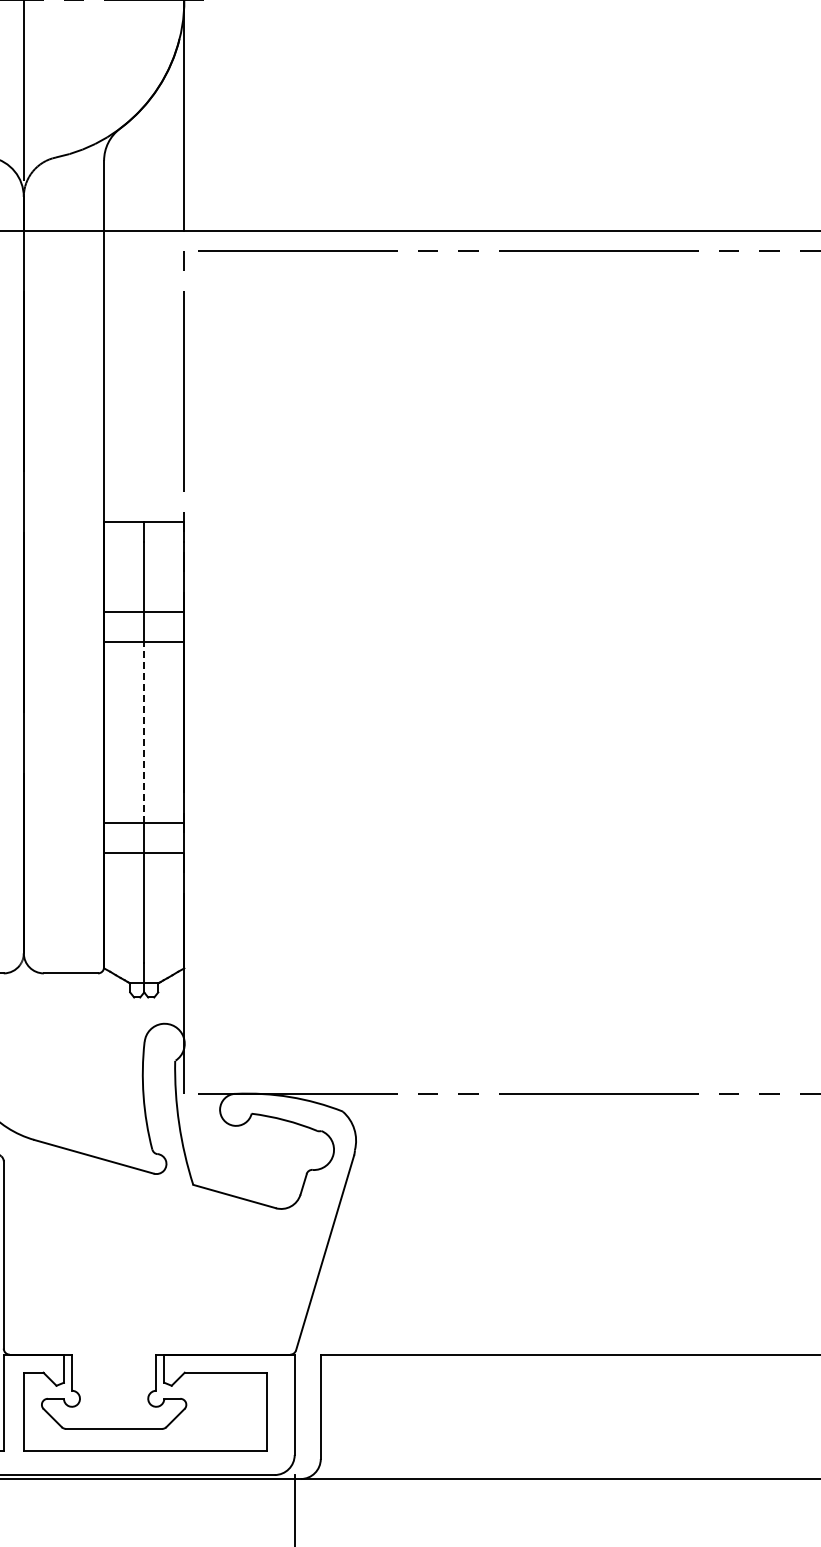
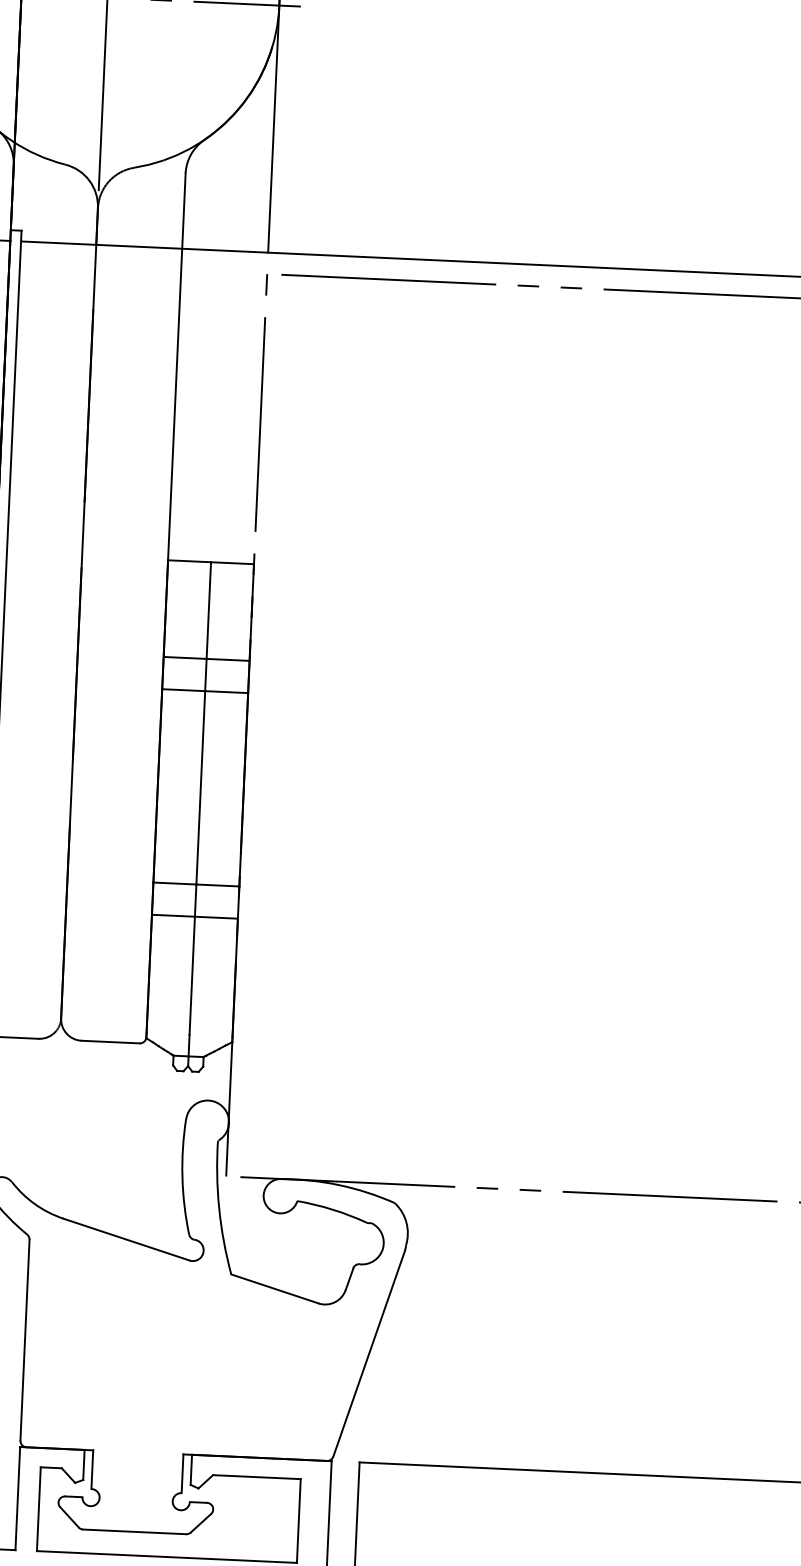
line: (144, 732) -> (201, 787), dashed -> solid

